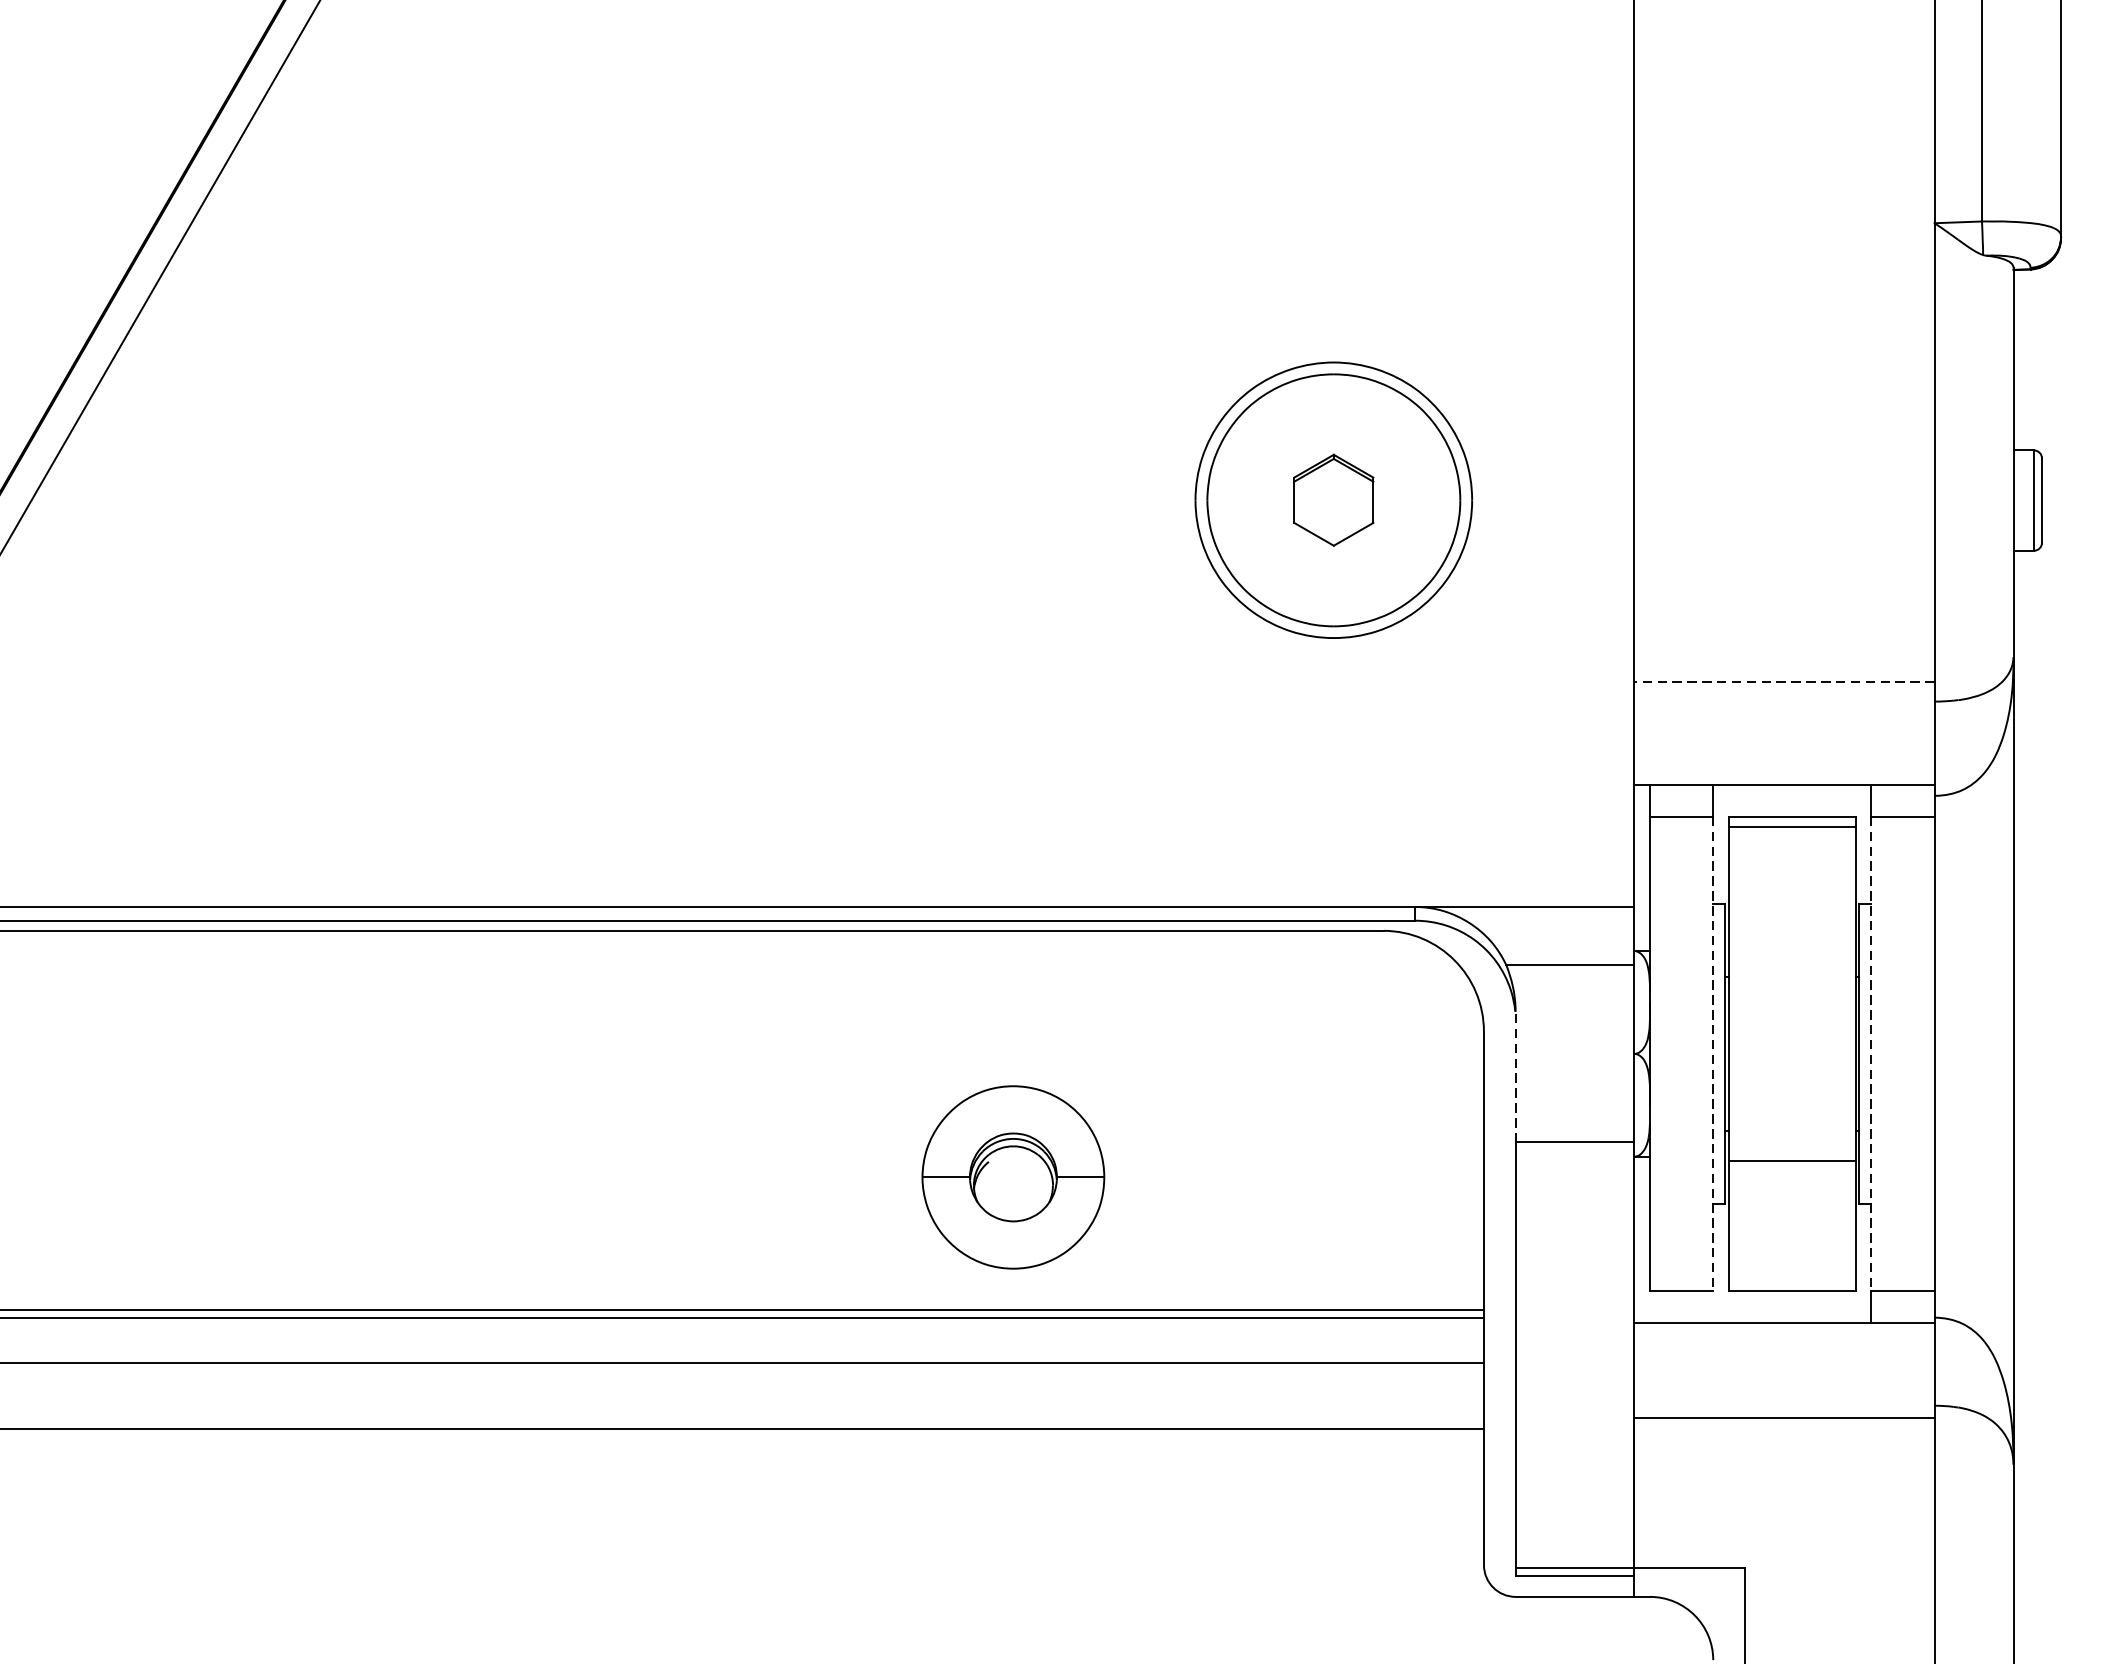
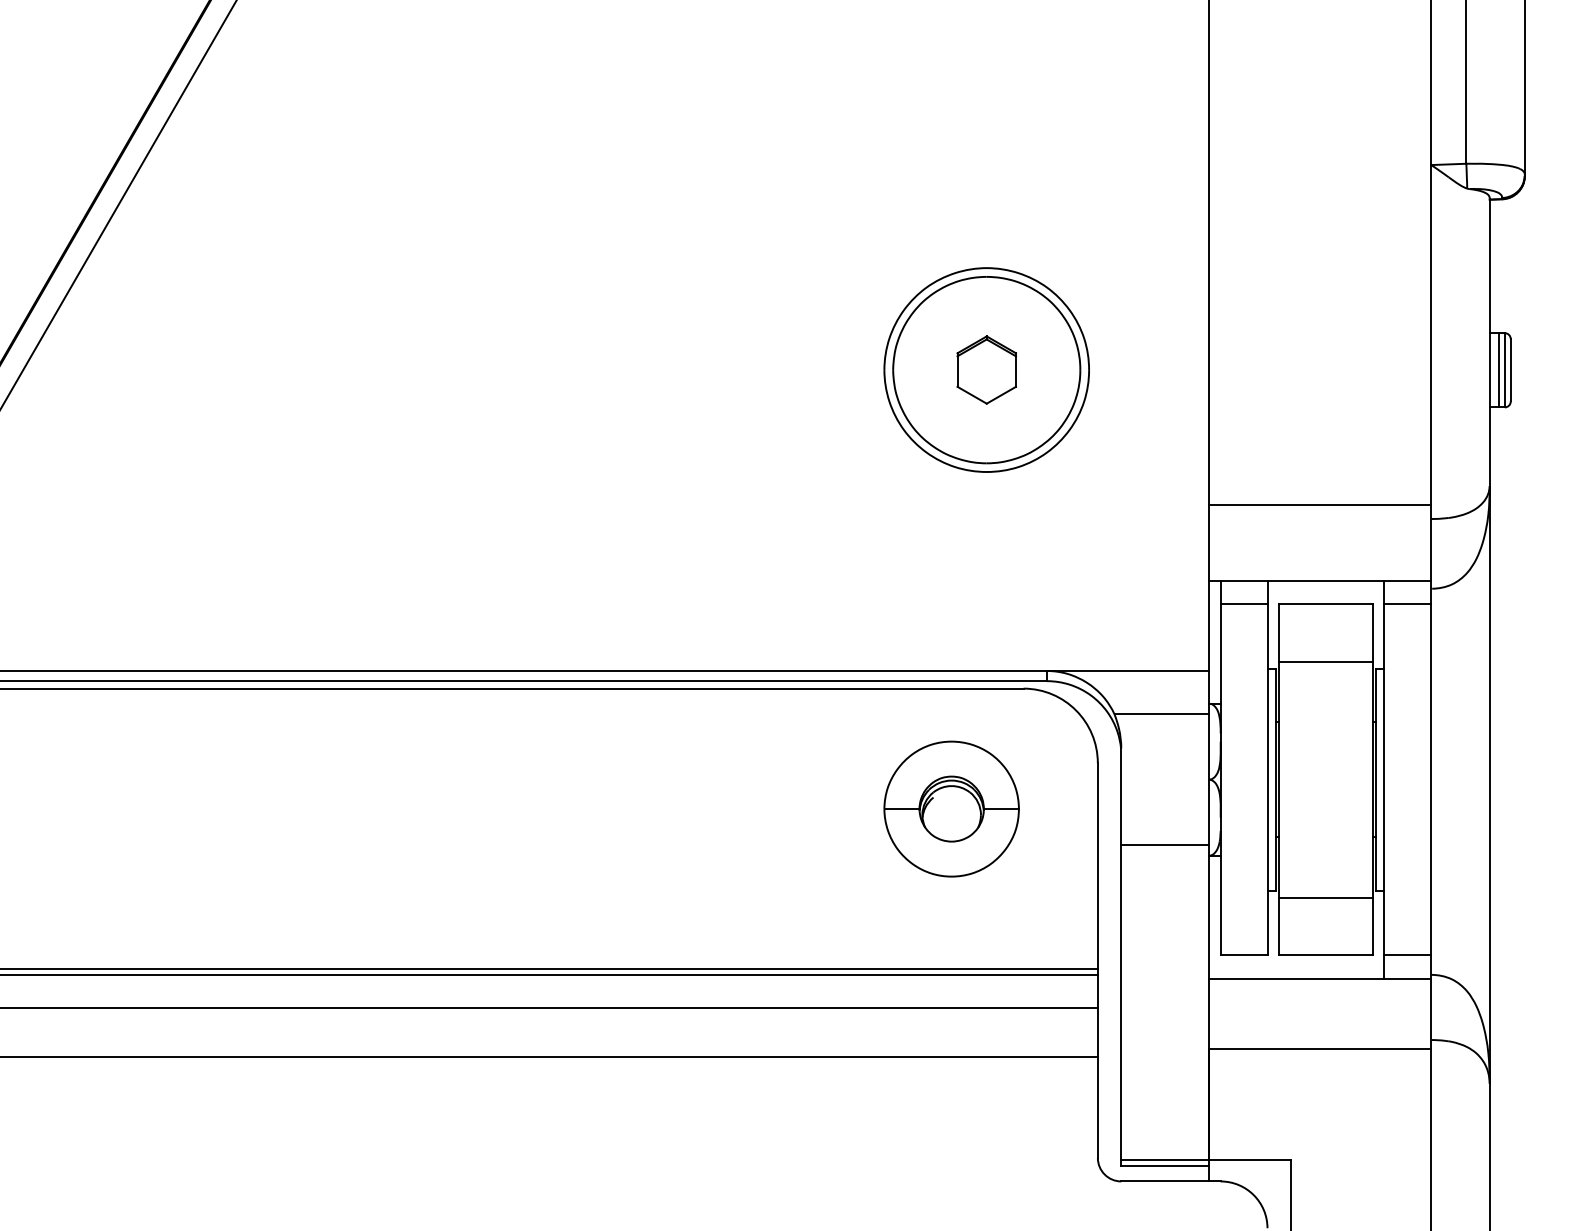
line: (2025, 500) -> (1498, 370), added
line: (1783, 681) -> (1319, 504), dashed -> solid
line: (1791, 826) -> (1325, 661), moved
line: (1713, 1054) -> (1267, 780), dashed -> solid
line: (1871, 1054) -> (1384, 780), dashed -> solid
line: (1515, 1076) -> (1121, 796), dashed -> solid
line: (1791, 1160) -> (1325, 897), moved
part: (1013, 1176) -> (951, 808), moved

